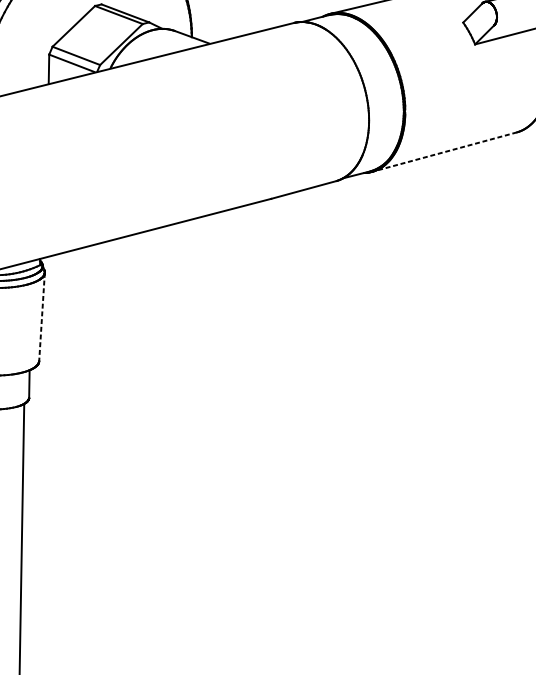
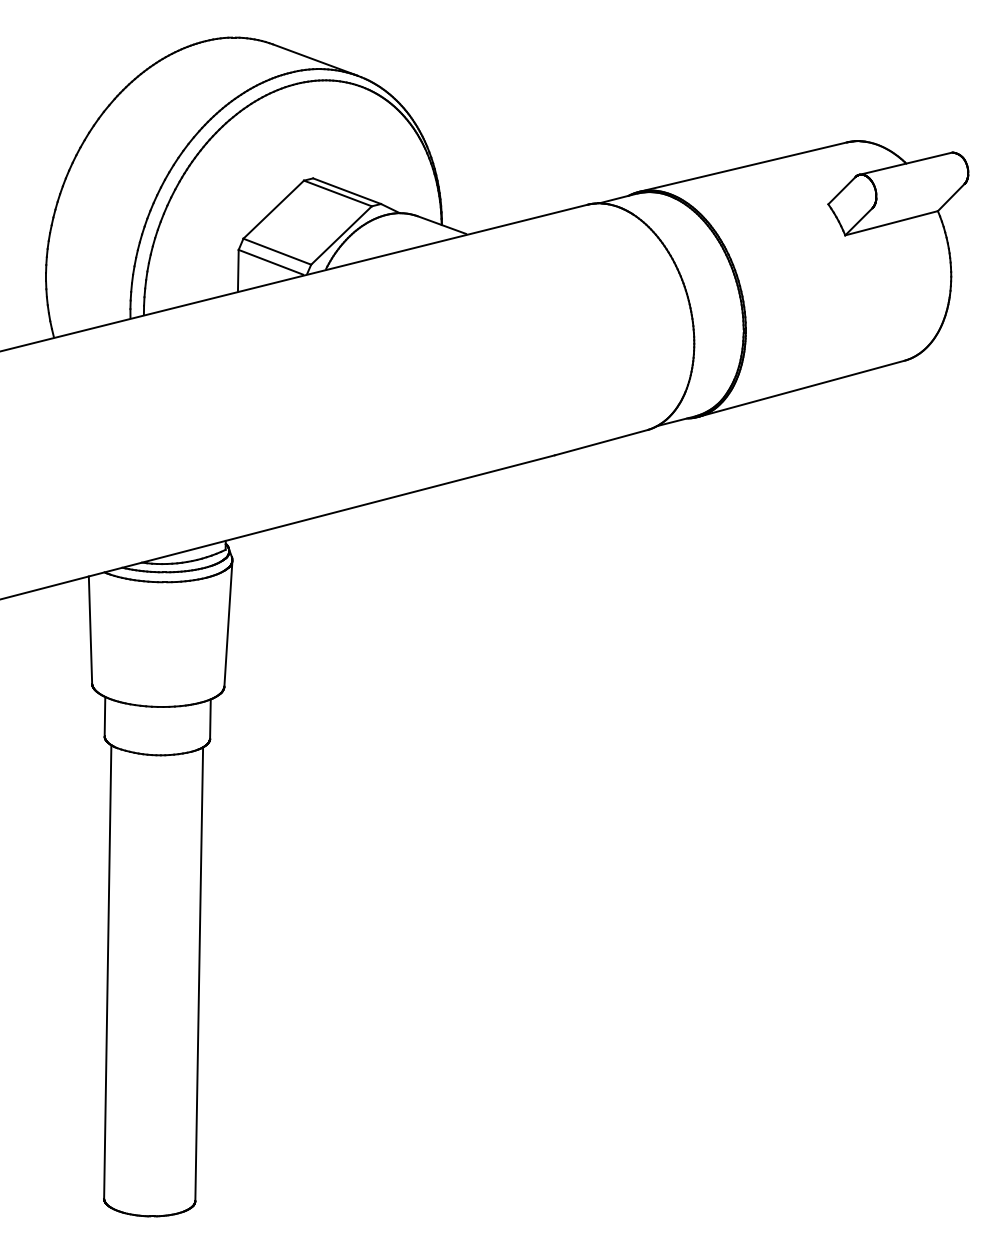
line: (444, 151) -> (801, 388), dashed -> solid
line: (42, 317) -> (228, 624), dashed -> solid

